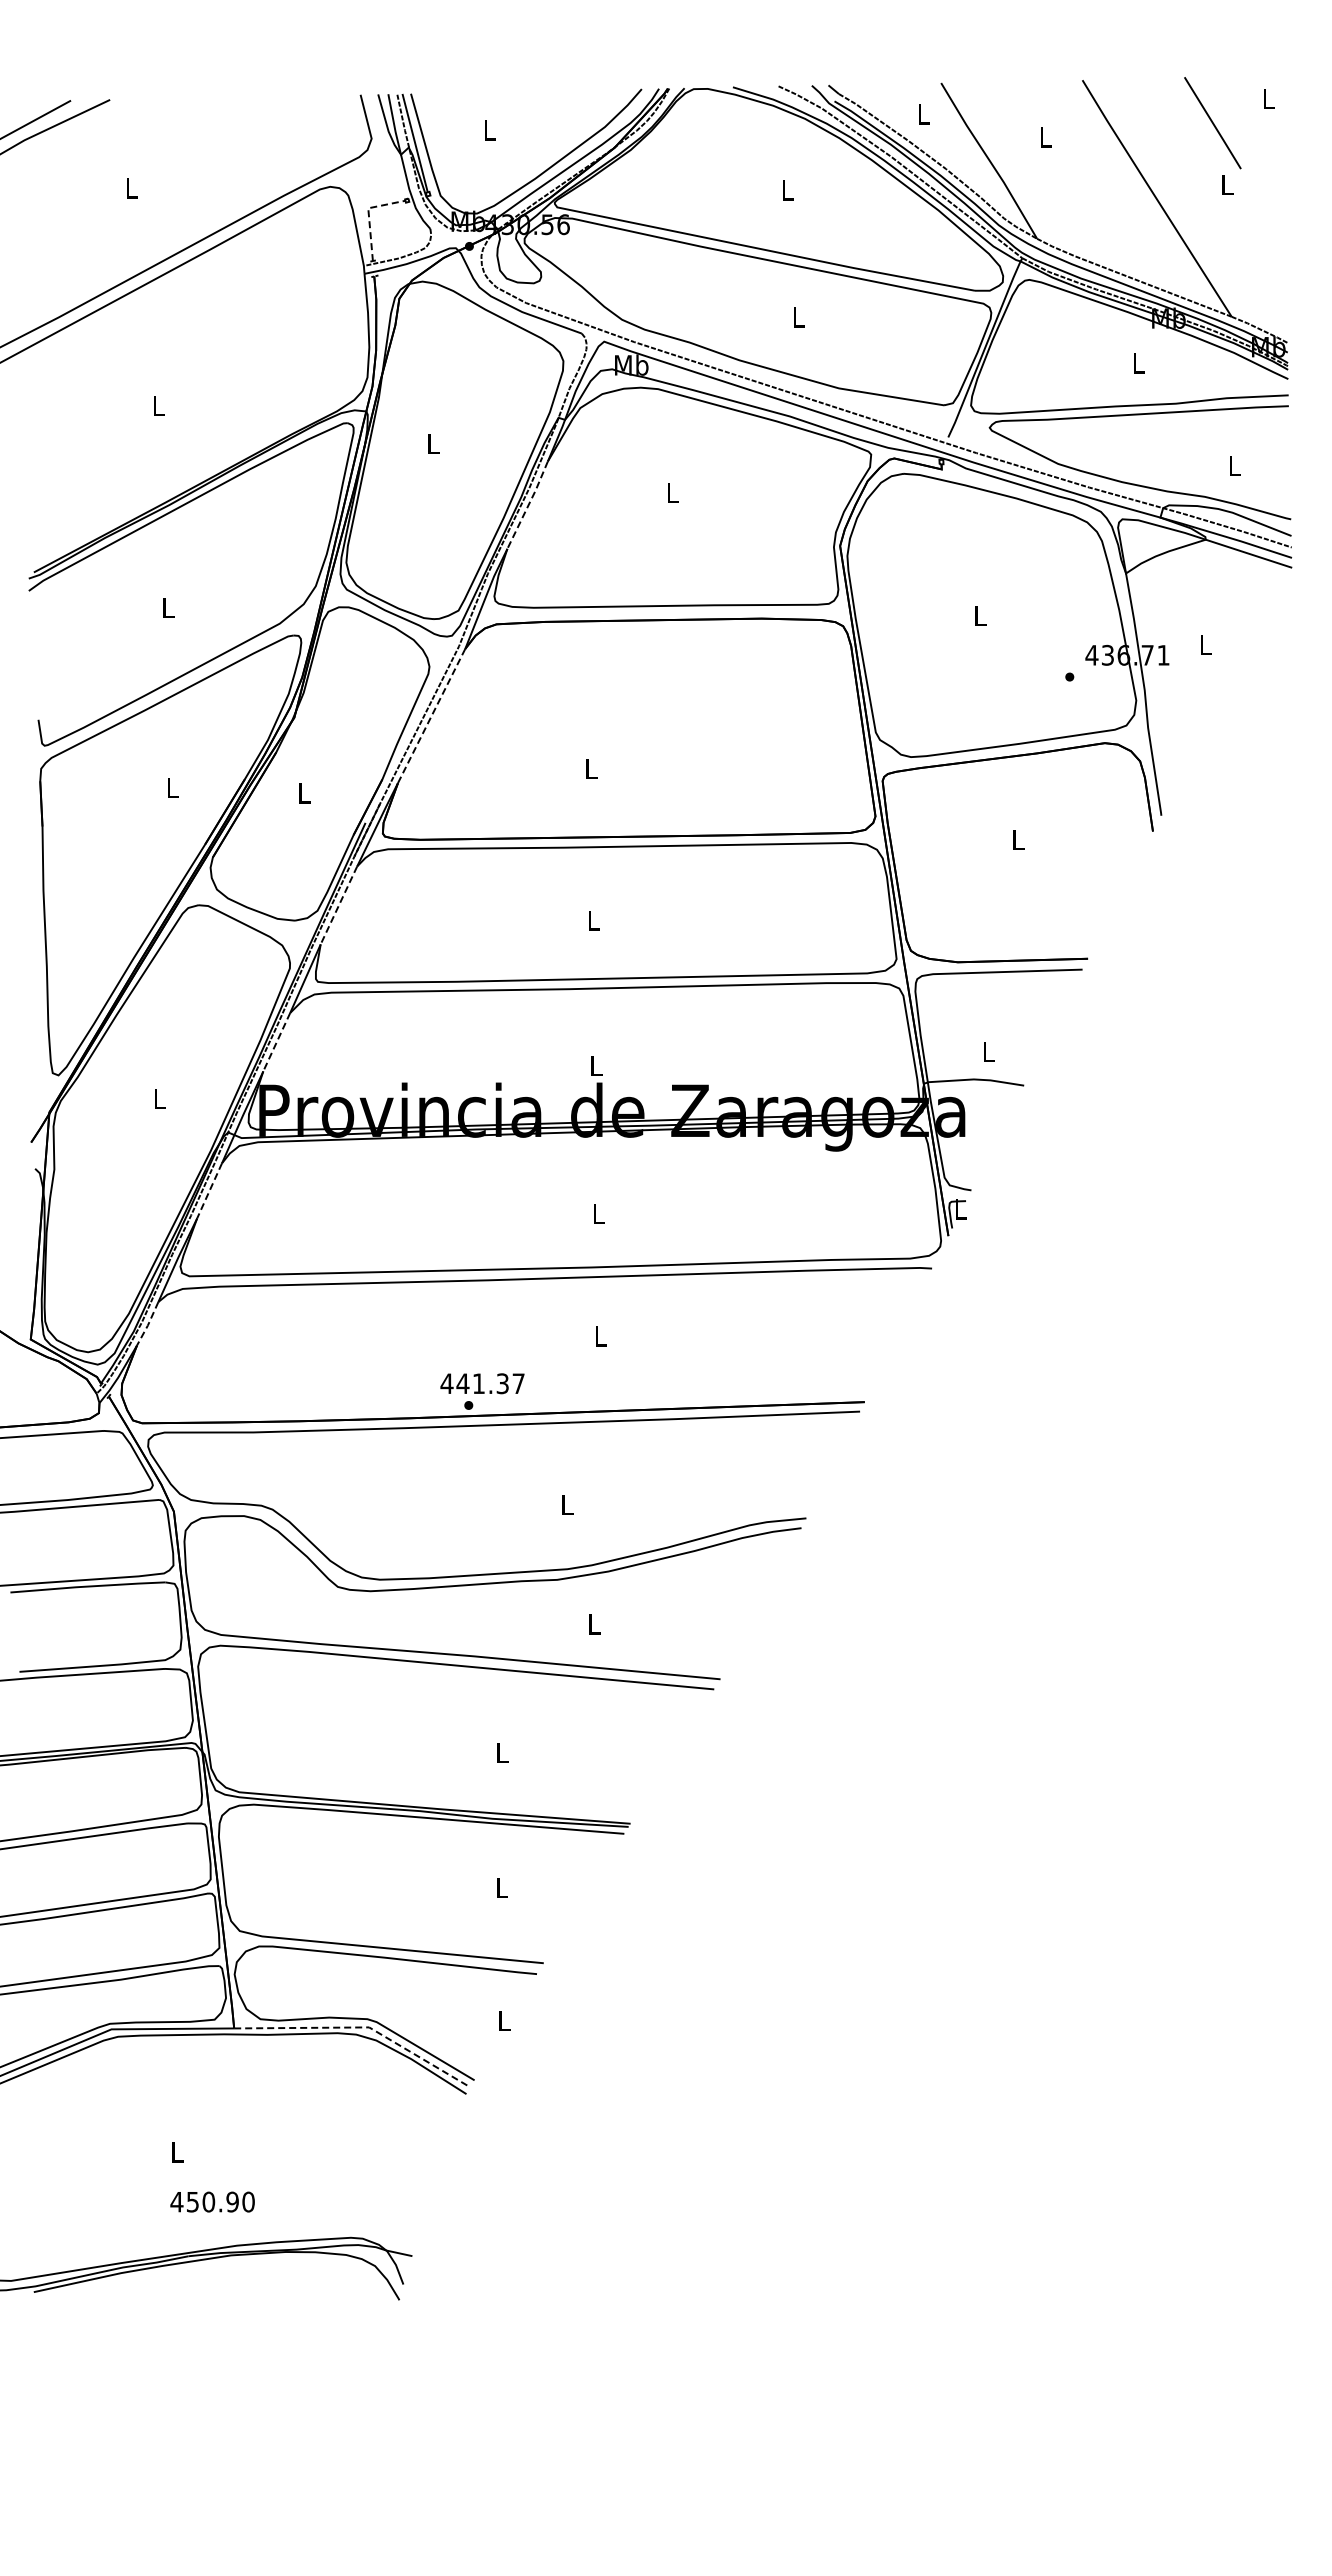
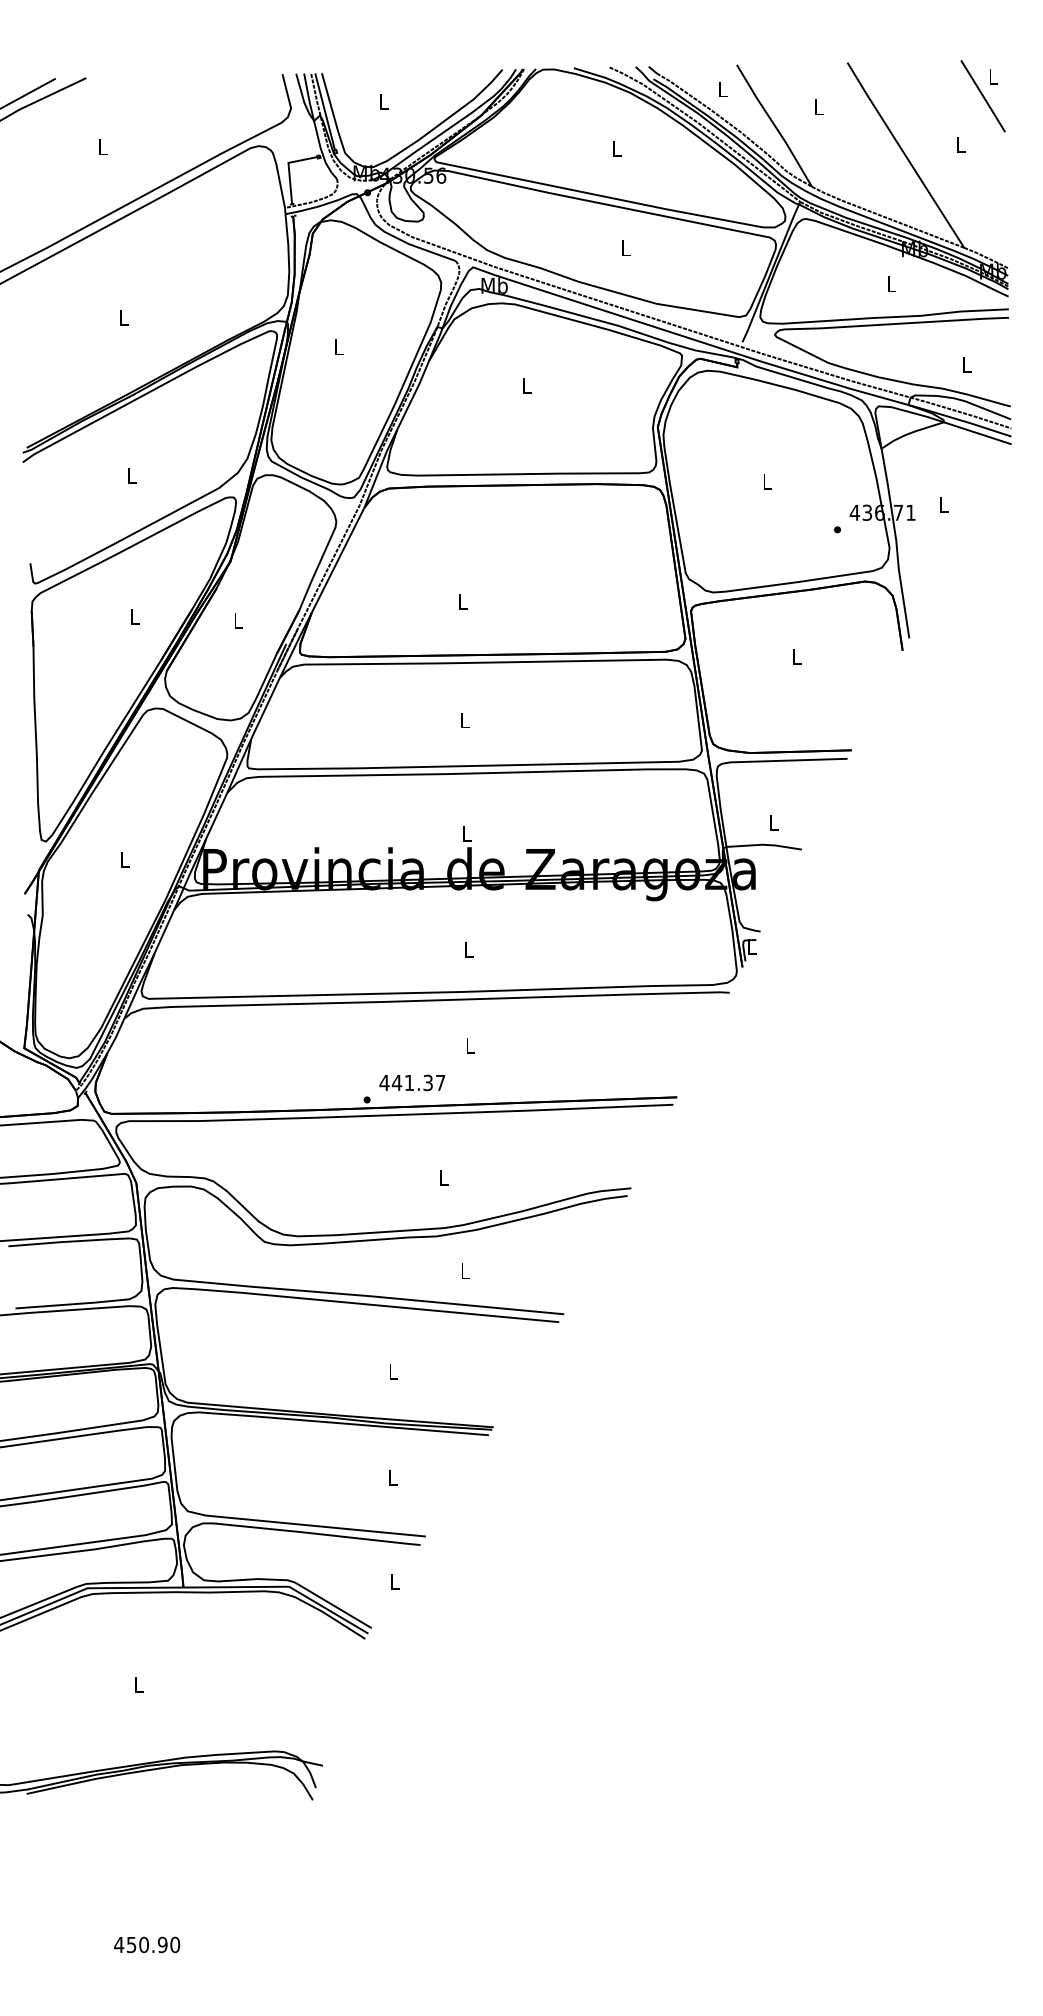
line: (1212, 123) -> (982, 96), moved
line: (368, 215) -> (288, 168), dashed -> solid
line: (528, 505) -> (413, 395), dashed -> solid
line: (431, 716) -> (337, 560), dashed -> solid
line: (338, 905) -> (265, 708), dashed -> solid
line: (276, 1042) -> (216, 815), dashed -> solid
line: (209, 1191) -> (164, 932), dashed -> solid
line: (148, 1324) -> (116, 1036), dashed -> solid
text: (482, 1383) -> (412, 1082), moved
line: (361, 2027) -> (283, 1586), dashed -> solid
text: (212, 2201) -> (146, 1944), moved

